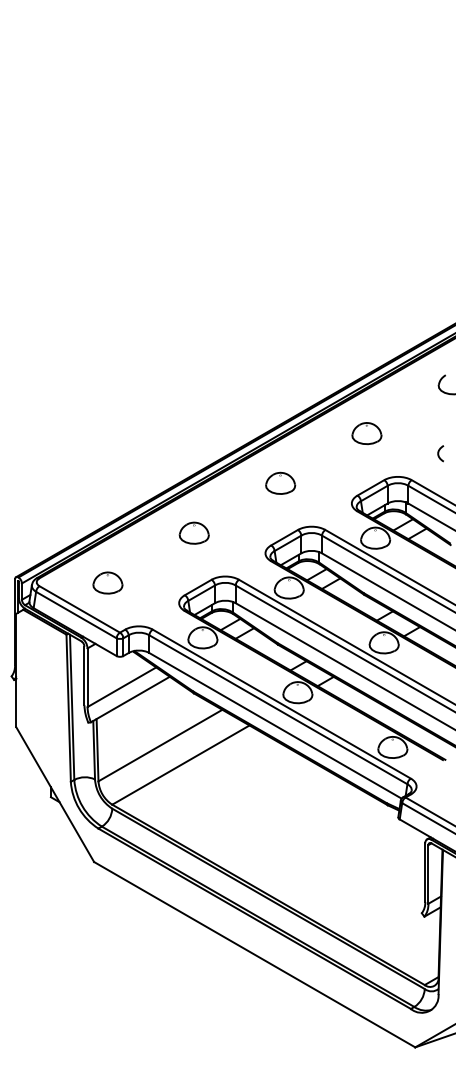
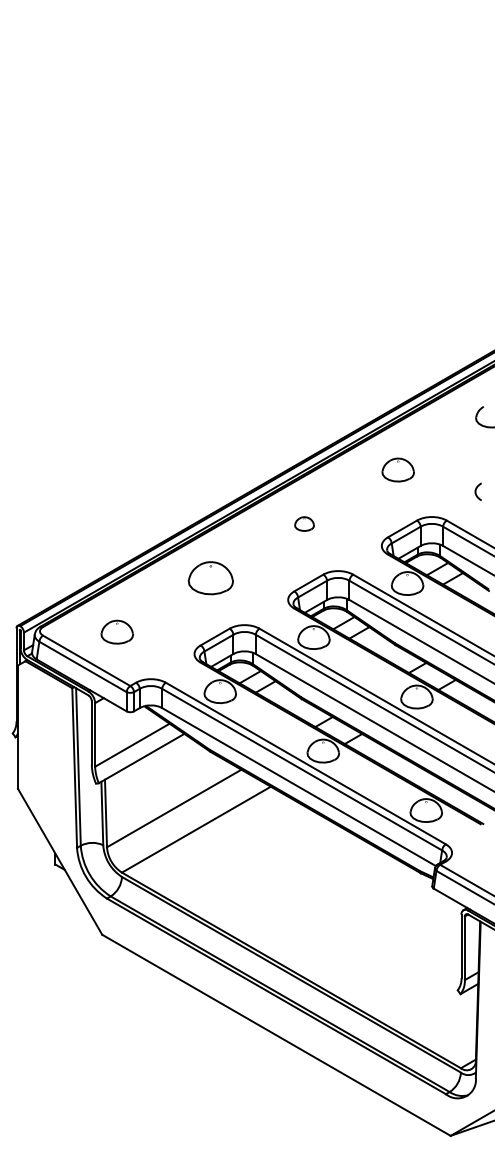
part: (280, 482) -> (304, 523), size x0.6
part: (193, 532) -> (210, 577), size x1.4

